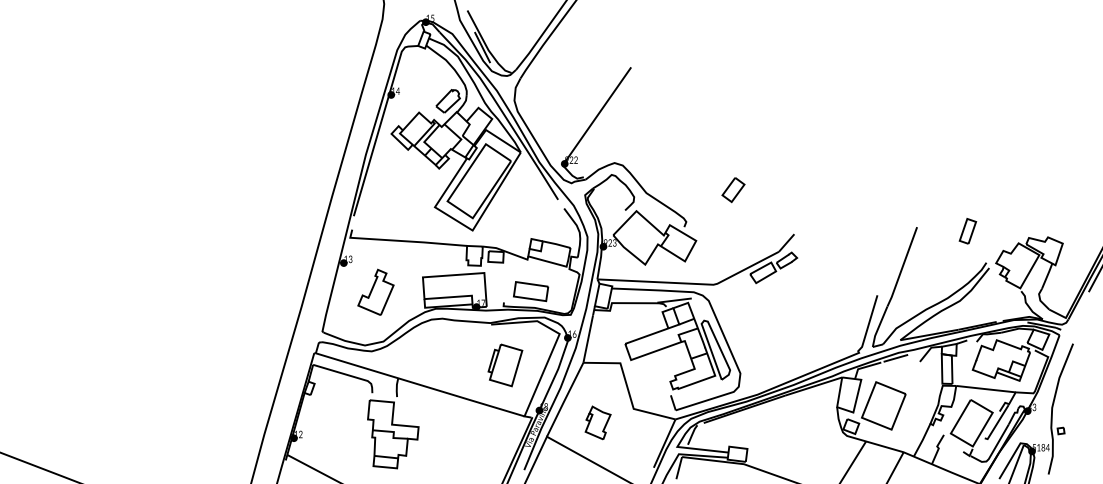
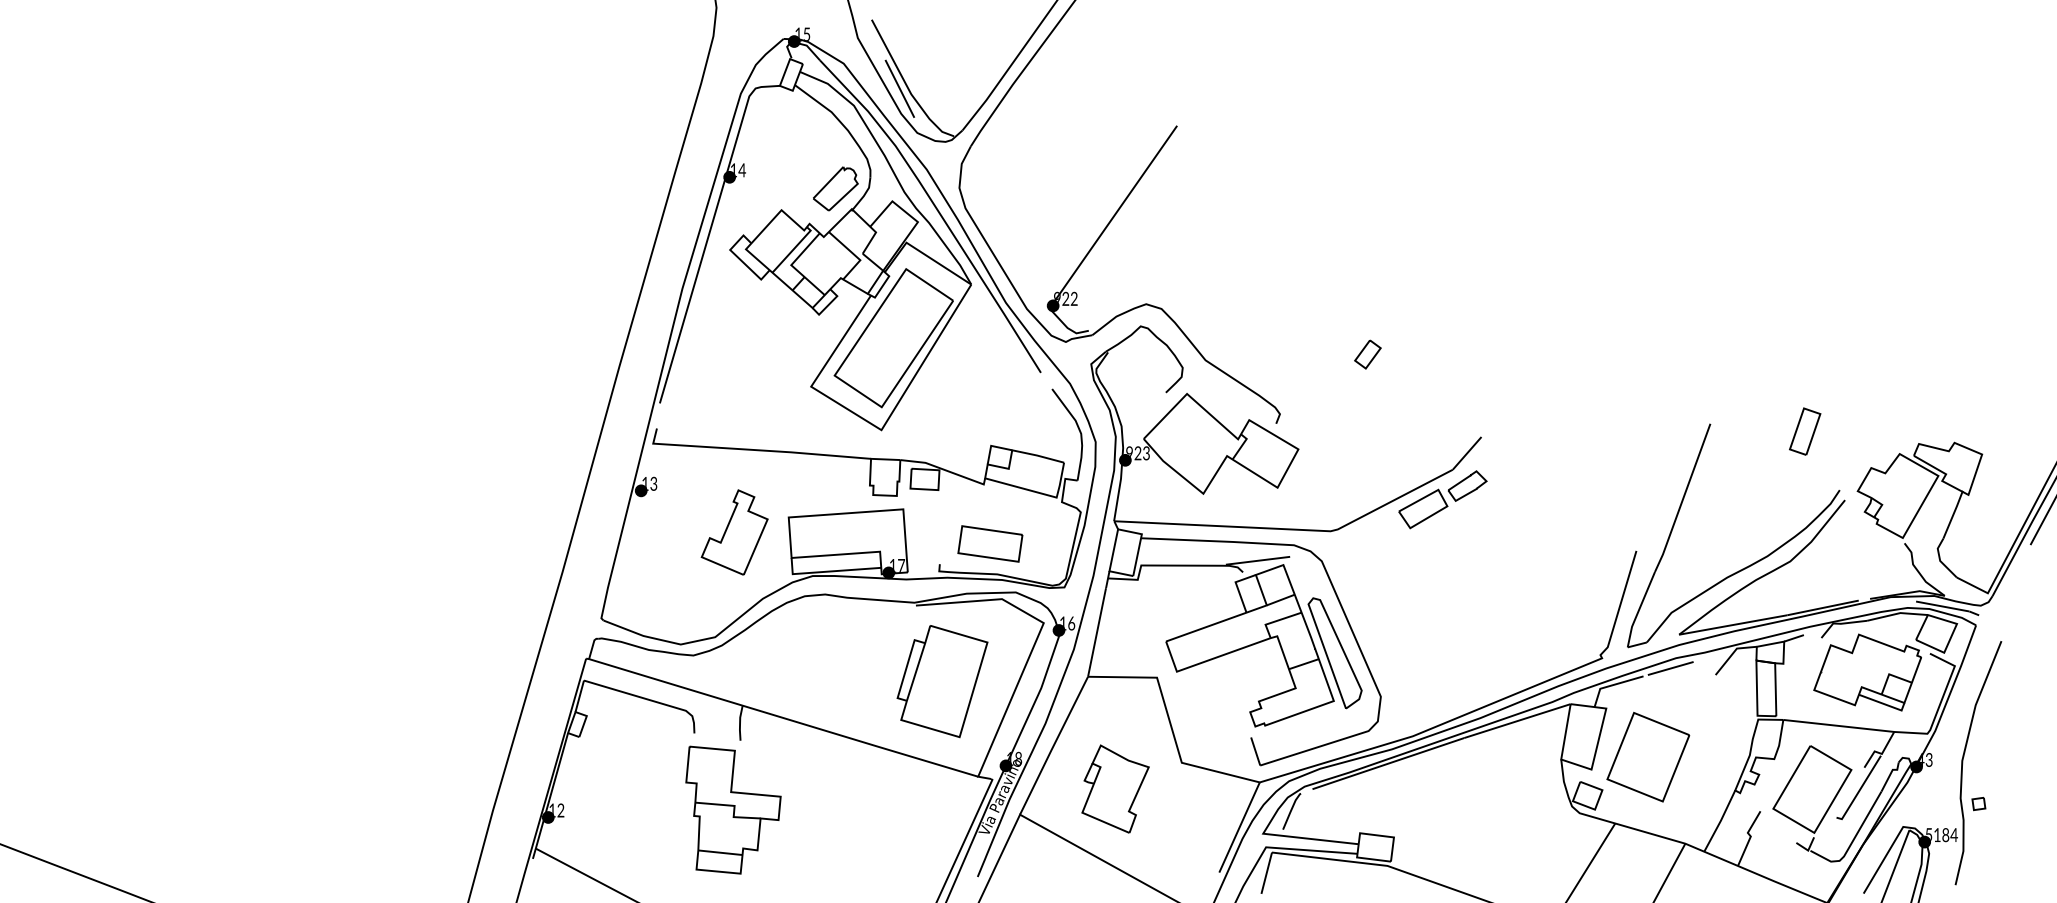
part: (733, 189) -> (1367, 353), size x0.62
part: (375, 291) -> (733, 530), moved
part: (505, 365) -> (942, 681), size x1.43
part: (597, 422) -> (1114, 788), size x1.43

